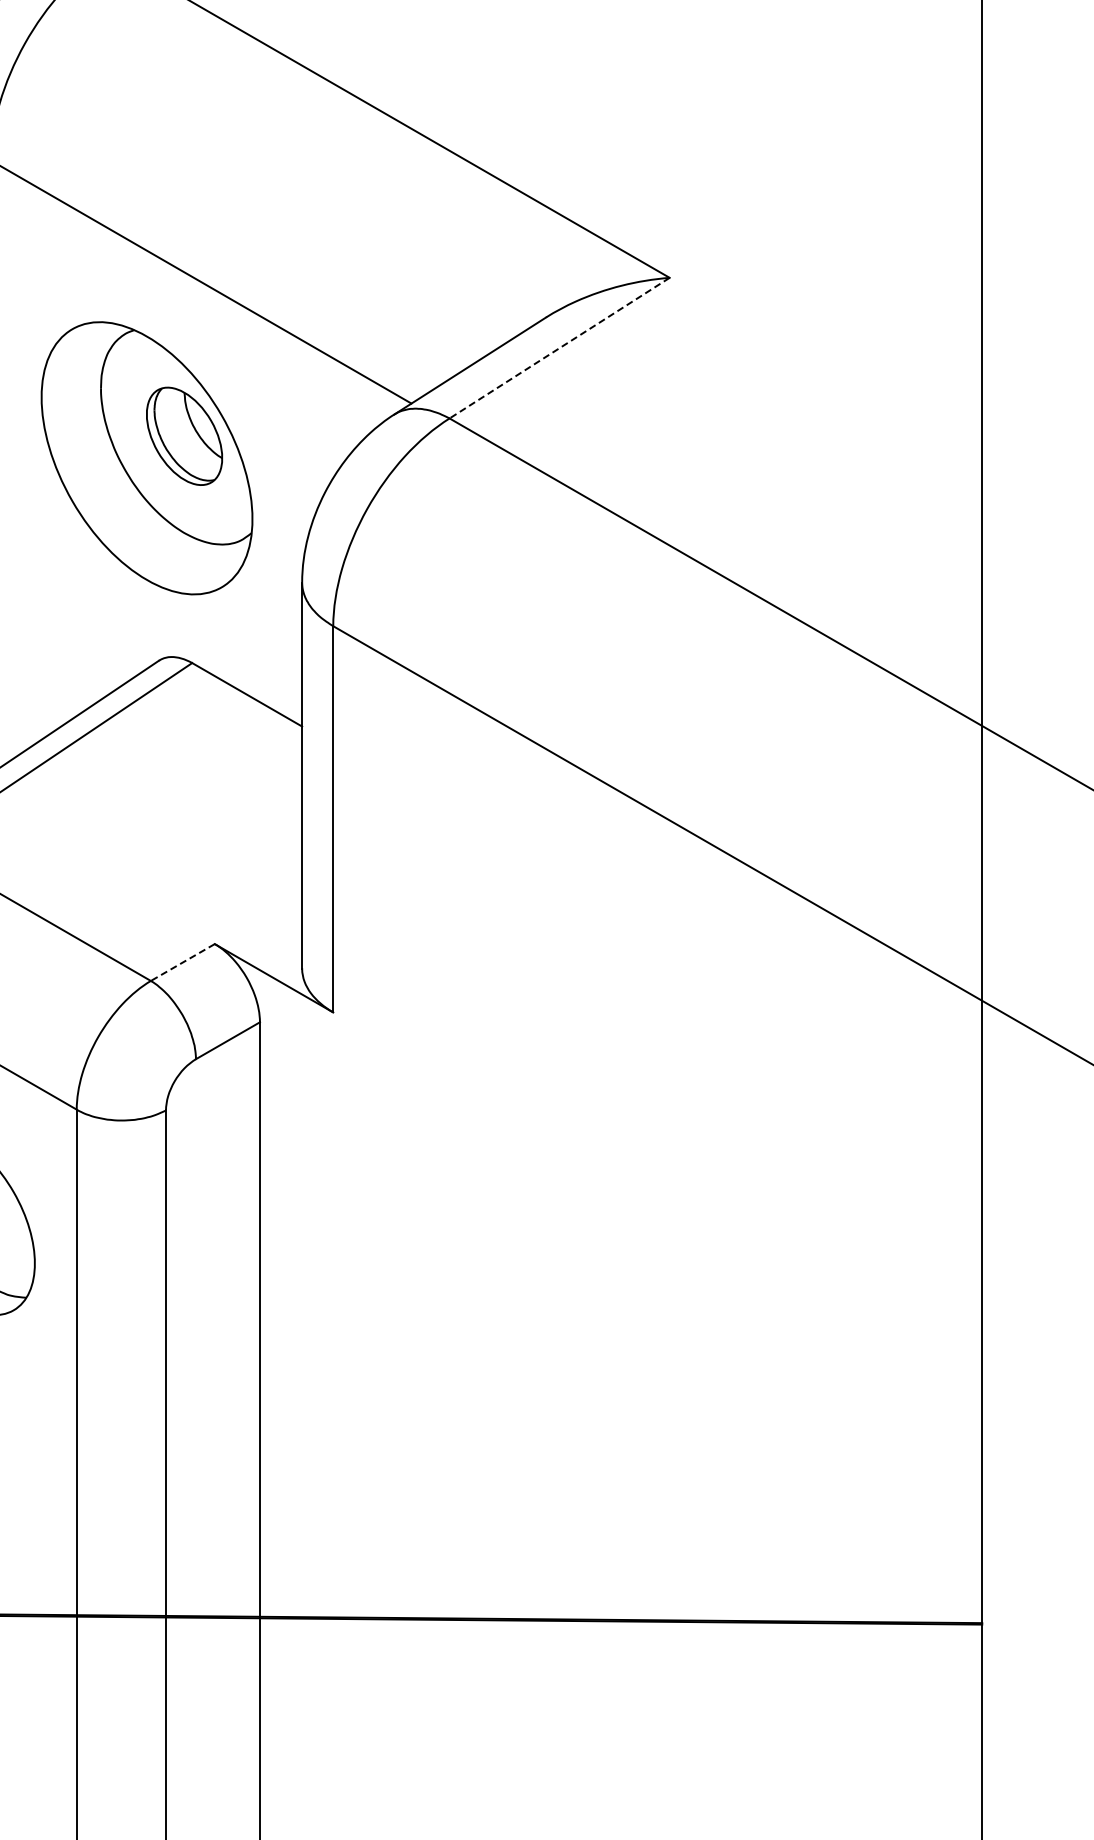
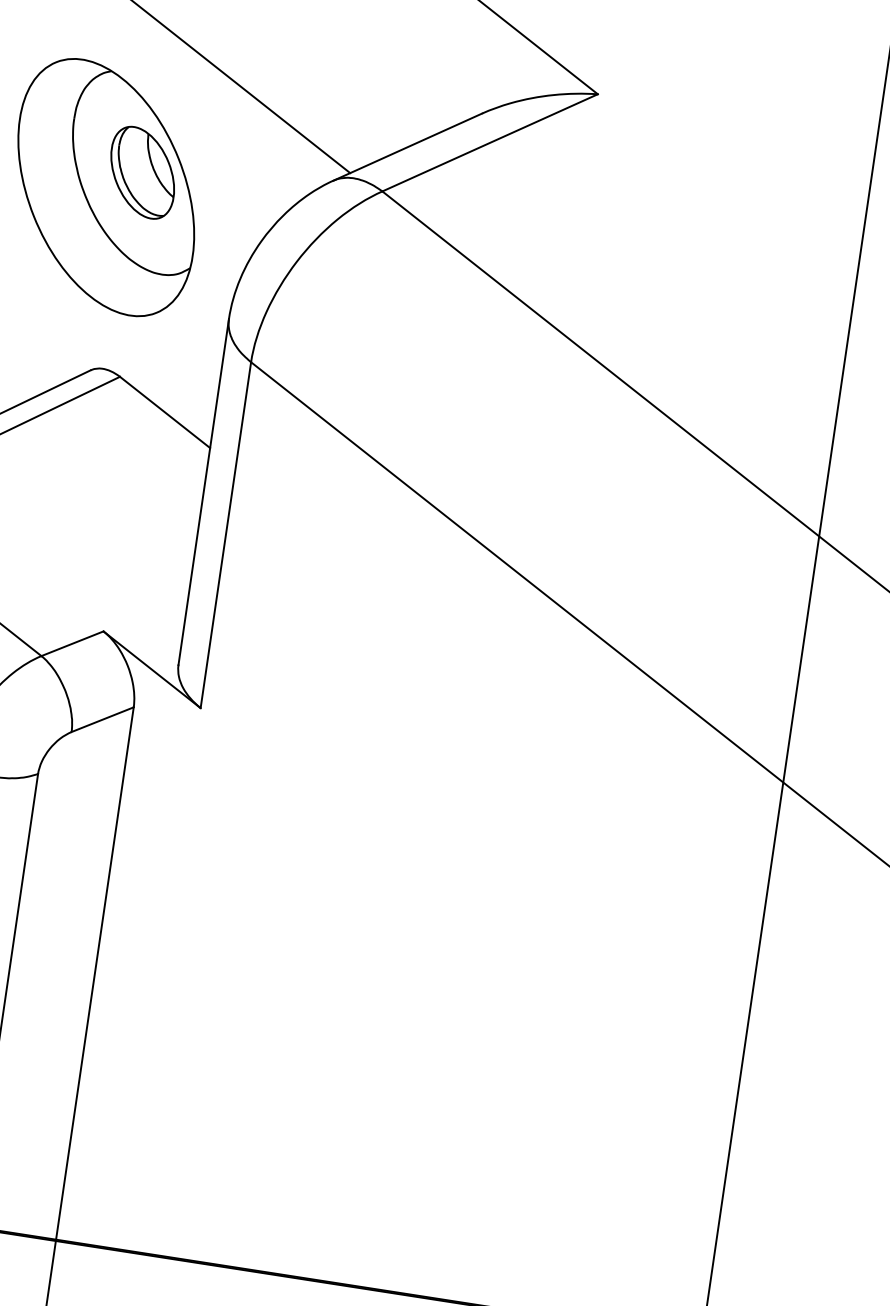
line: (559, 348) -> (489, 143), dashed -> solid
line: (182, 962) -> (72, 643), dashed -> solid

